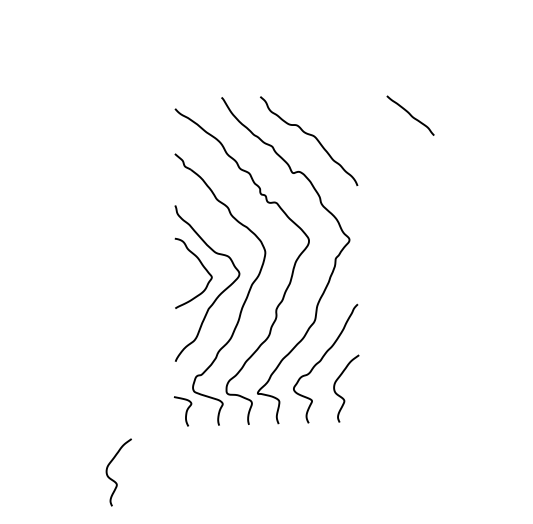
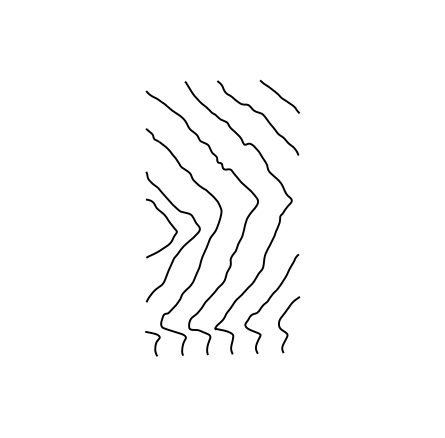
curve: (410, 115) -> (279, 96), moved
curve: (112, 478) -> (93, 399), removed

